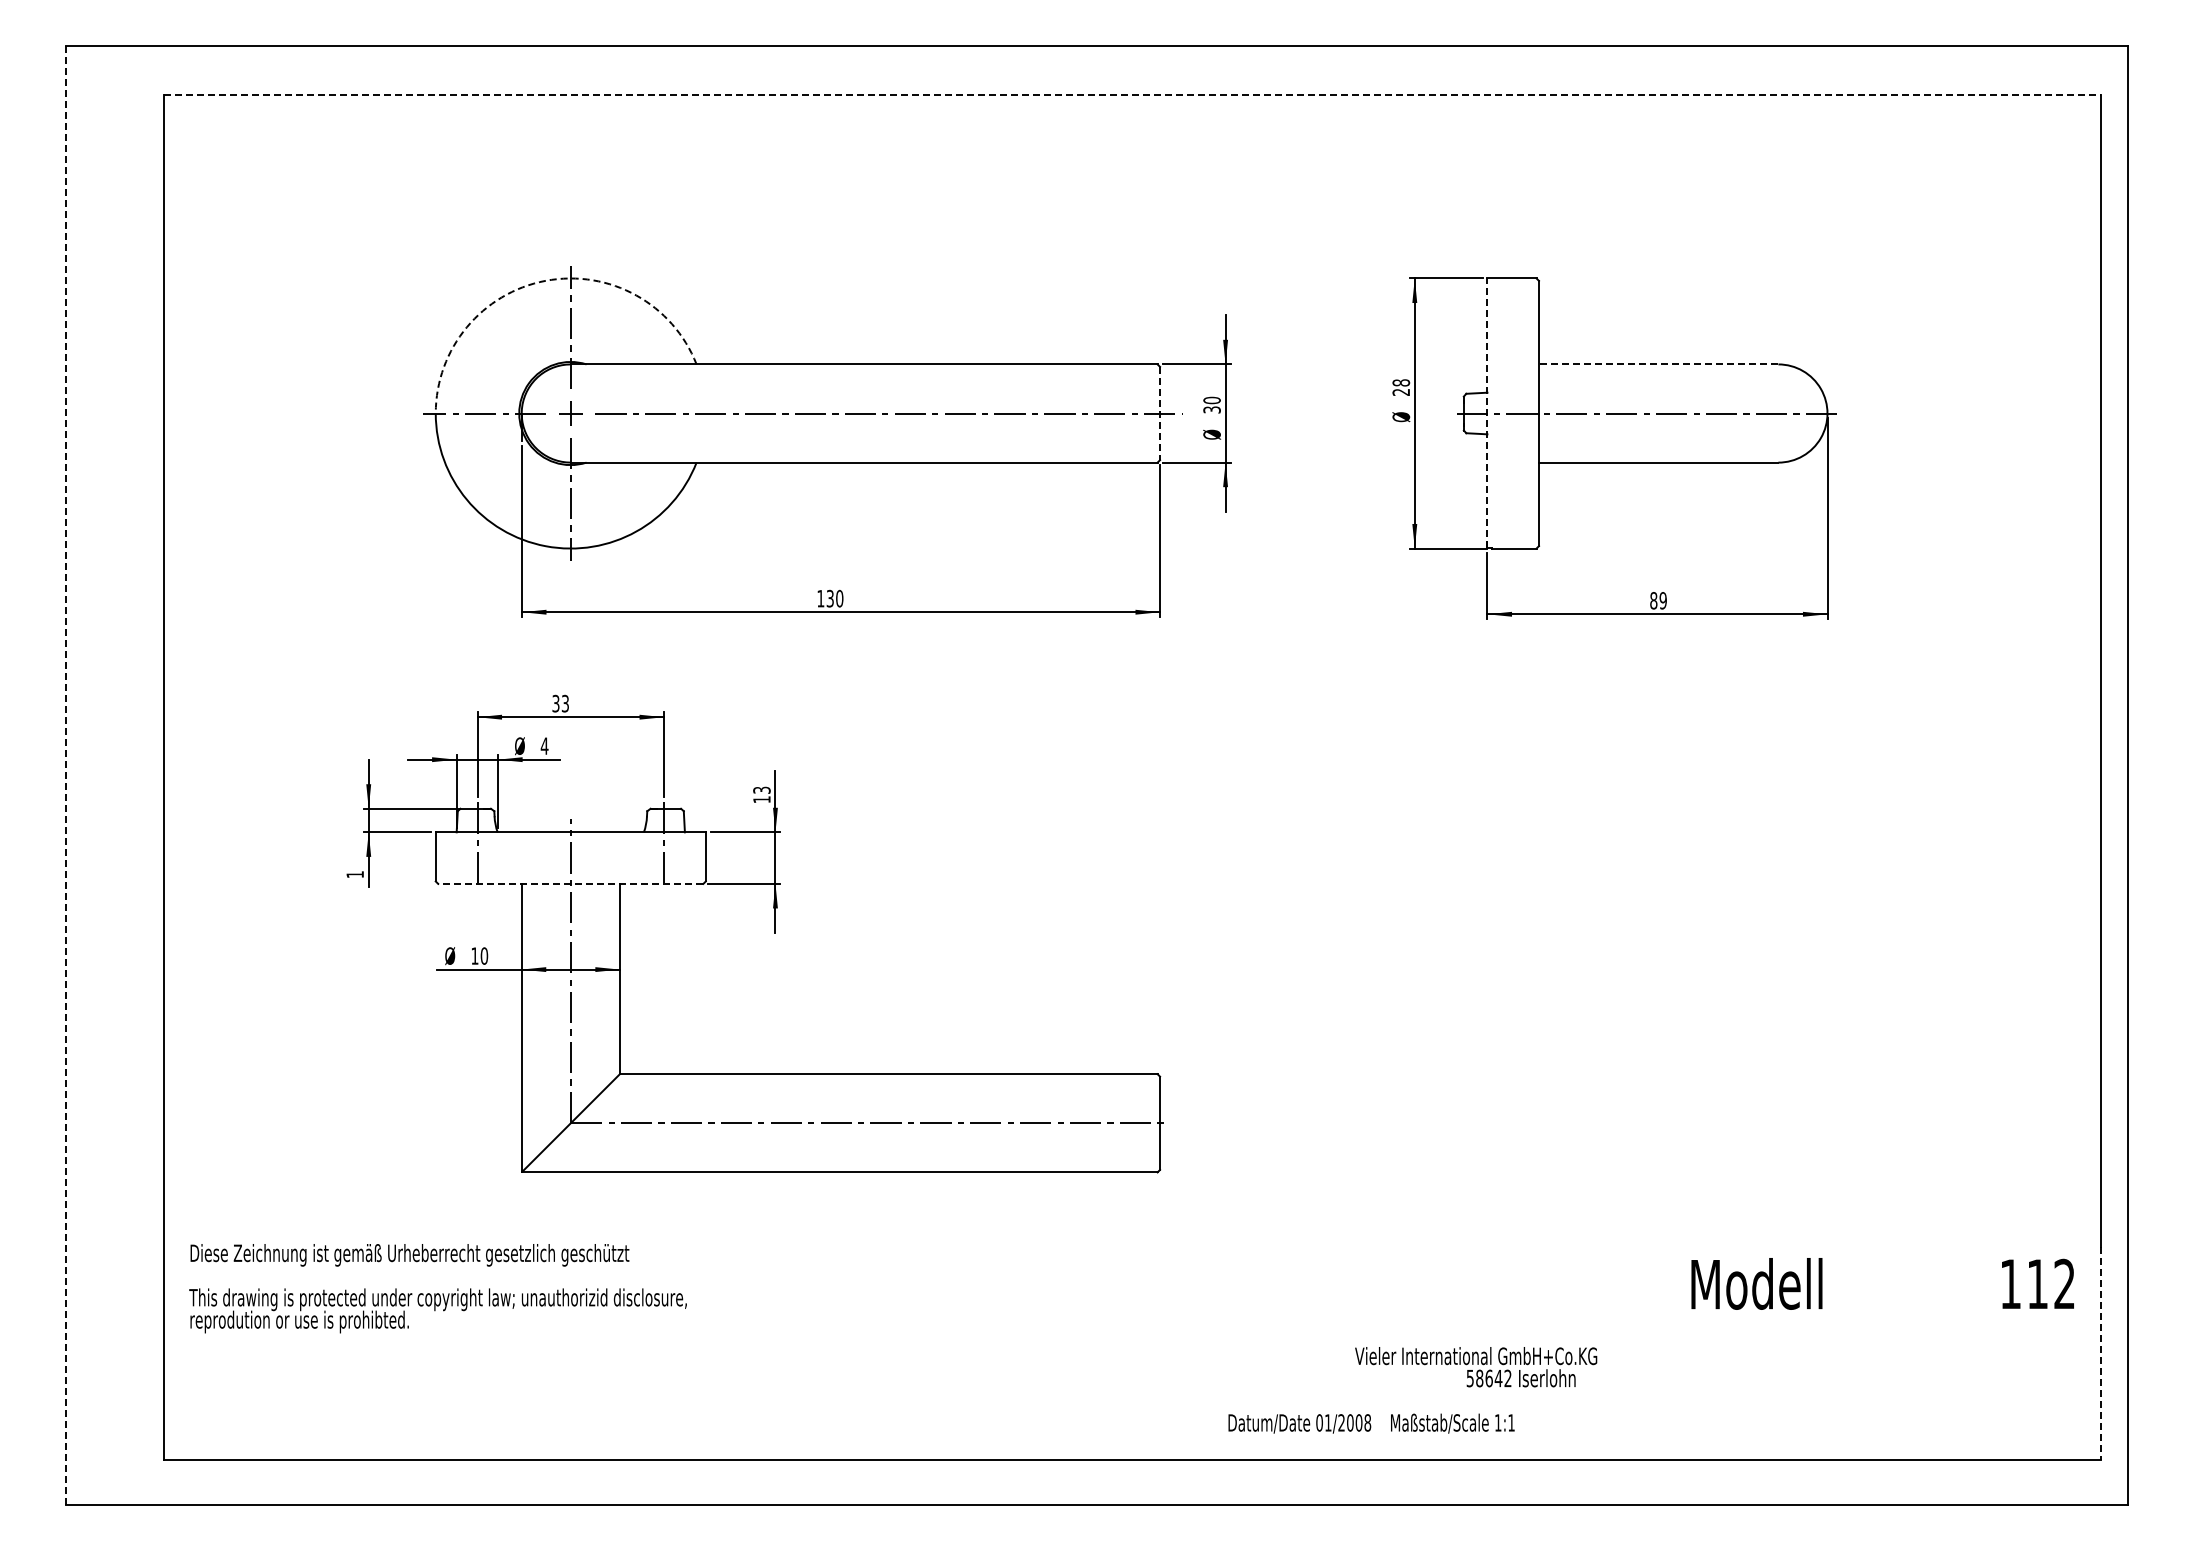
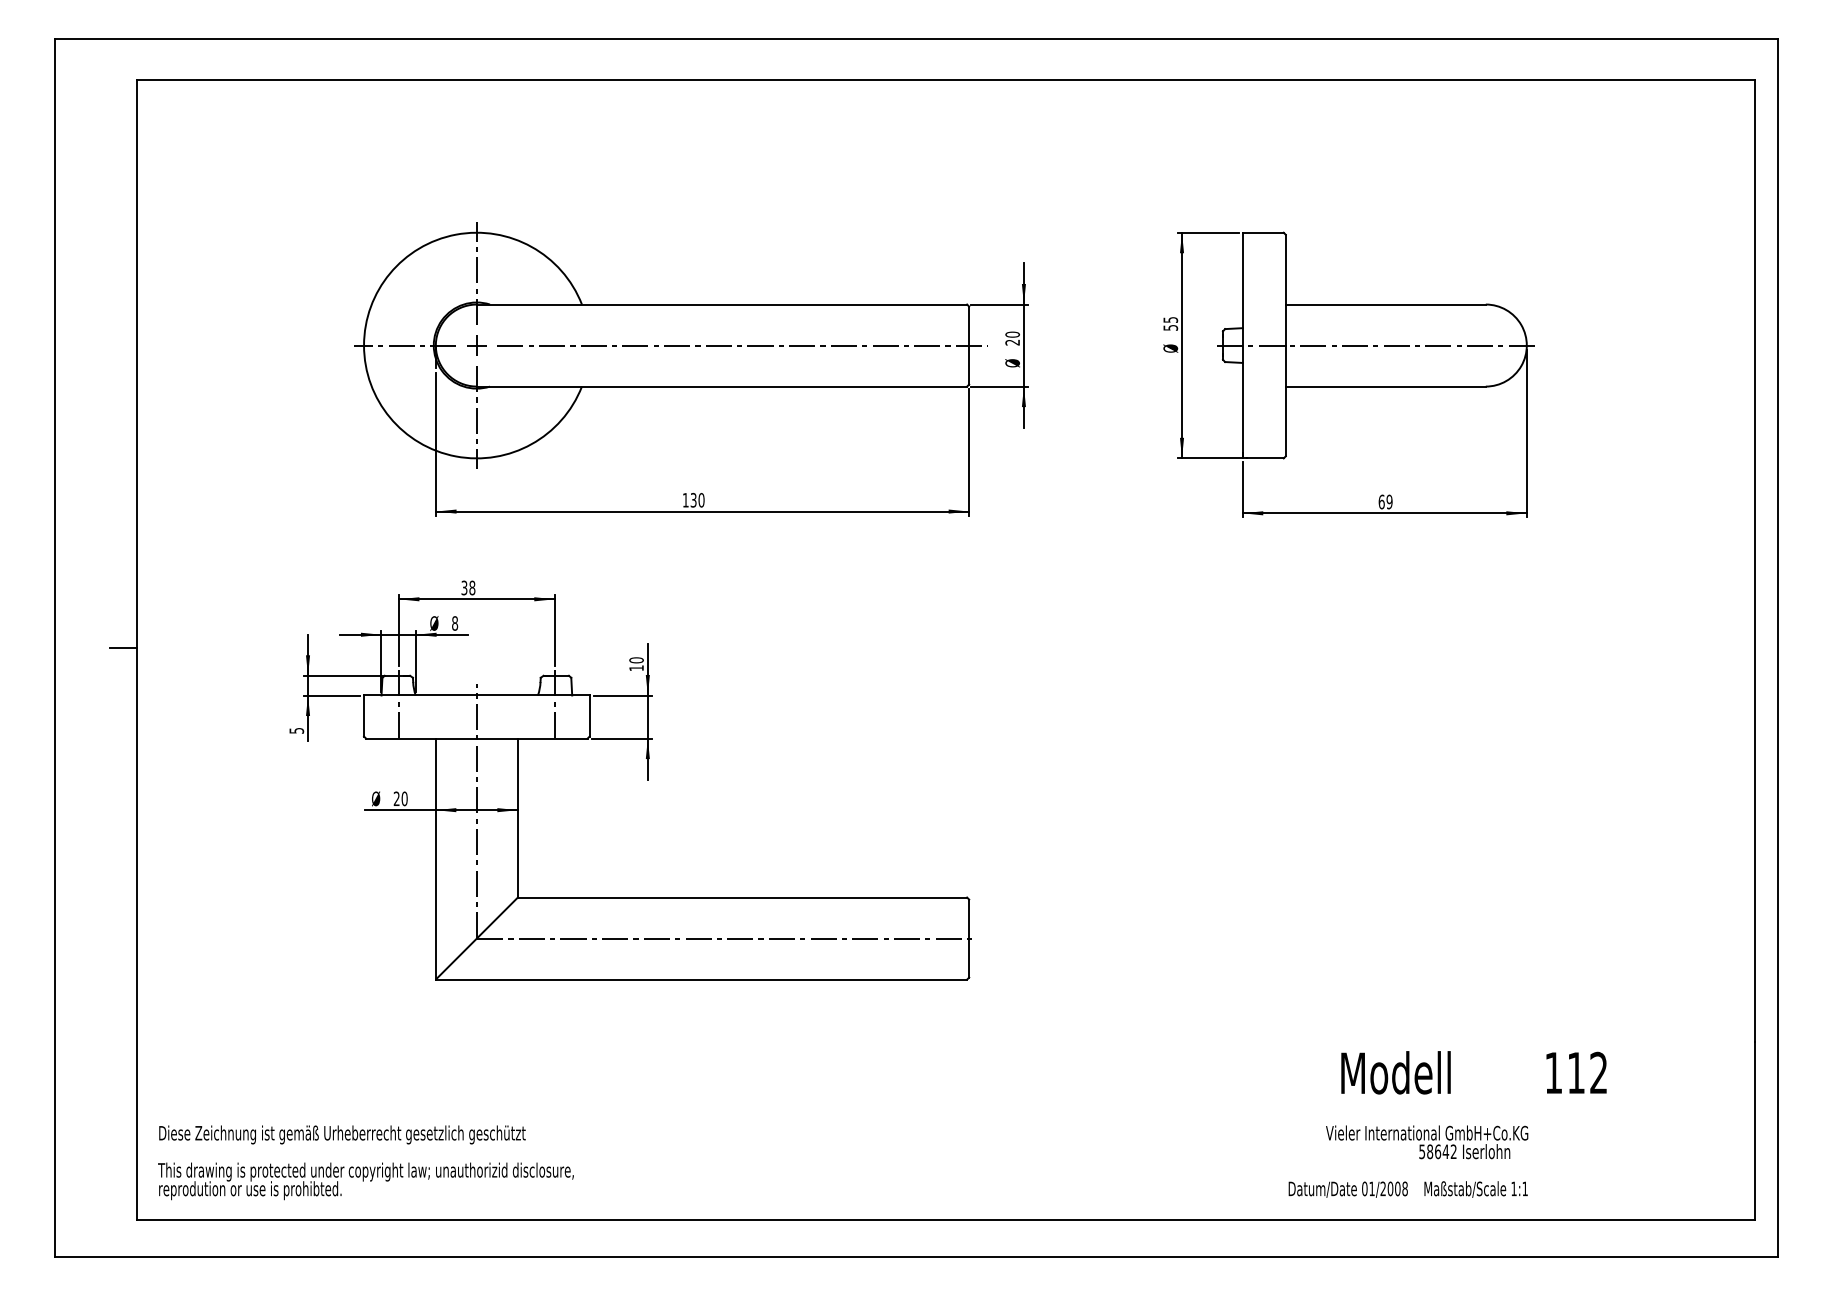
line: (1132, 95) -> (946, 79), dashed -> solid
arc: (545, 280) -> (455, 234), dashed -> solid
line: (1658, 364) -> (1385, 304), dashed -> solid
text: (1401, 387) -> (1170, 323), 28 -> 55
text: (1211, 409) -> (1012, 342), 30 -> 20
line: (1160, 413) -> (969, 345), dashed -> solid
line: (1487, 413) -> (1242, 345), dashed -> solid
text: (1653, 600) -> (1381, 501), 89 -> 69
text: (565, 703) -> (472, 587), 33 -> 38
text: (544, 745) -> (454, 622), 4 -> 8
line: (65, 775) -> (54, 648), dashed -> solid
line: (147, 775) -> (123, 648), added
text: (761, 789) -> (636, 659), 13 -> 10
text: (355, 874) -> (296, 730), 1 -> 5
line: (570, 883) -> (476, 738), dashed -> solid
text: (474, 955) -> (396, 798), 10 -> 20
text: (1756, 1283) -> (1395, 1072), moved
text: (2037, 1283) -> (1576, 1072), moved
text: (437, 1288) -> (365, 1162), moved
line: (2101, 1353) -> (1755, 1130), dashed -> solid
text: (1476, 1367) -> (1427, 1142), moved
text: (1371, 1423) -> (1408, 1189), moved

